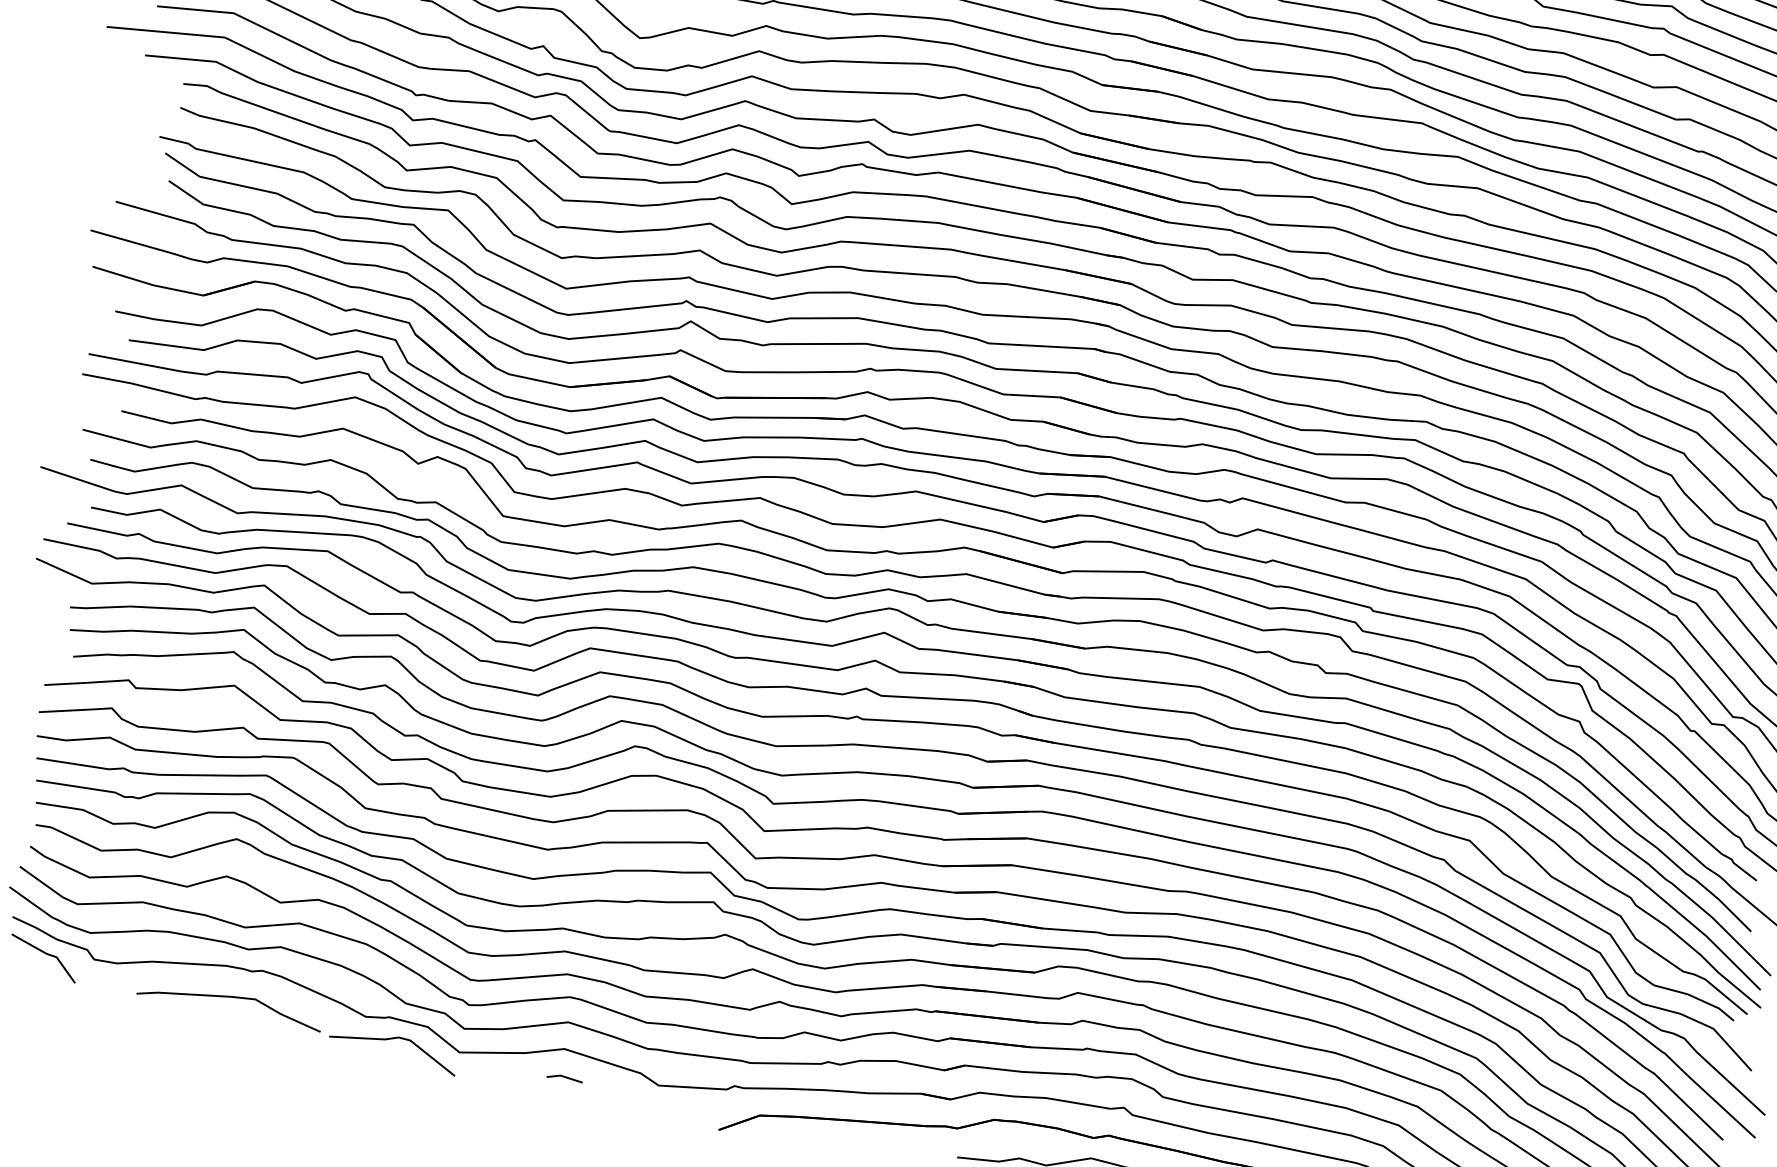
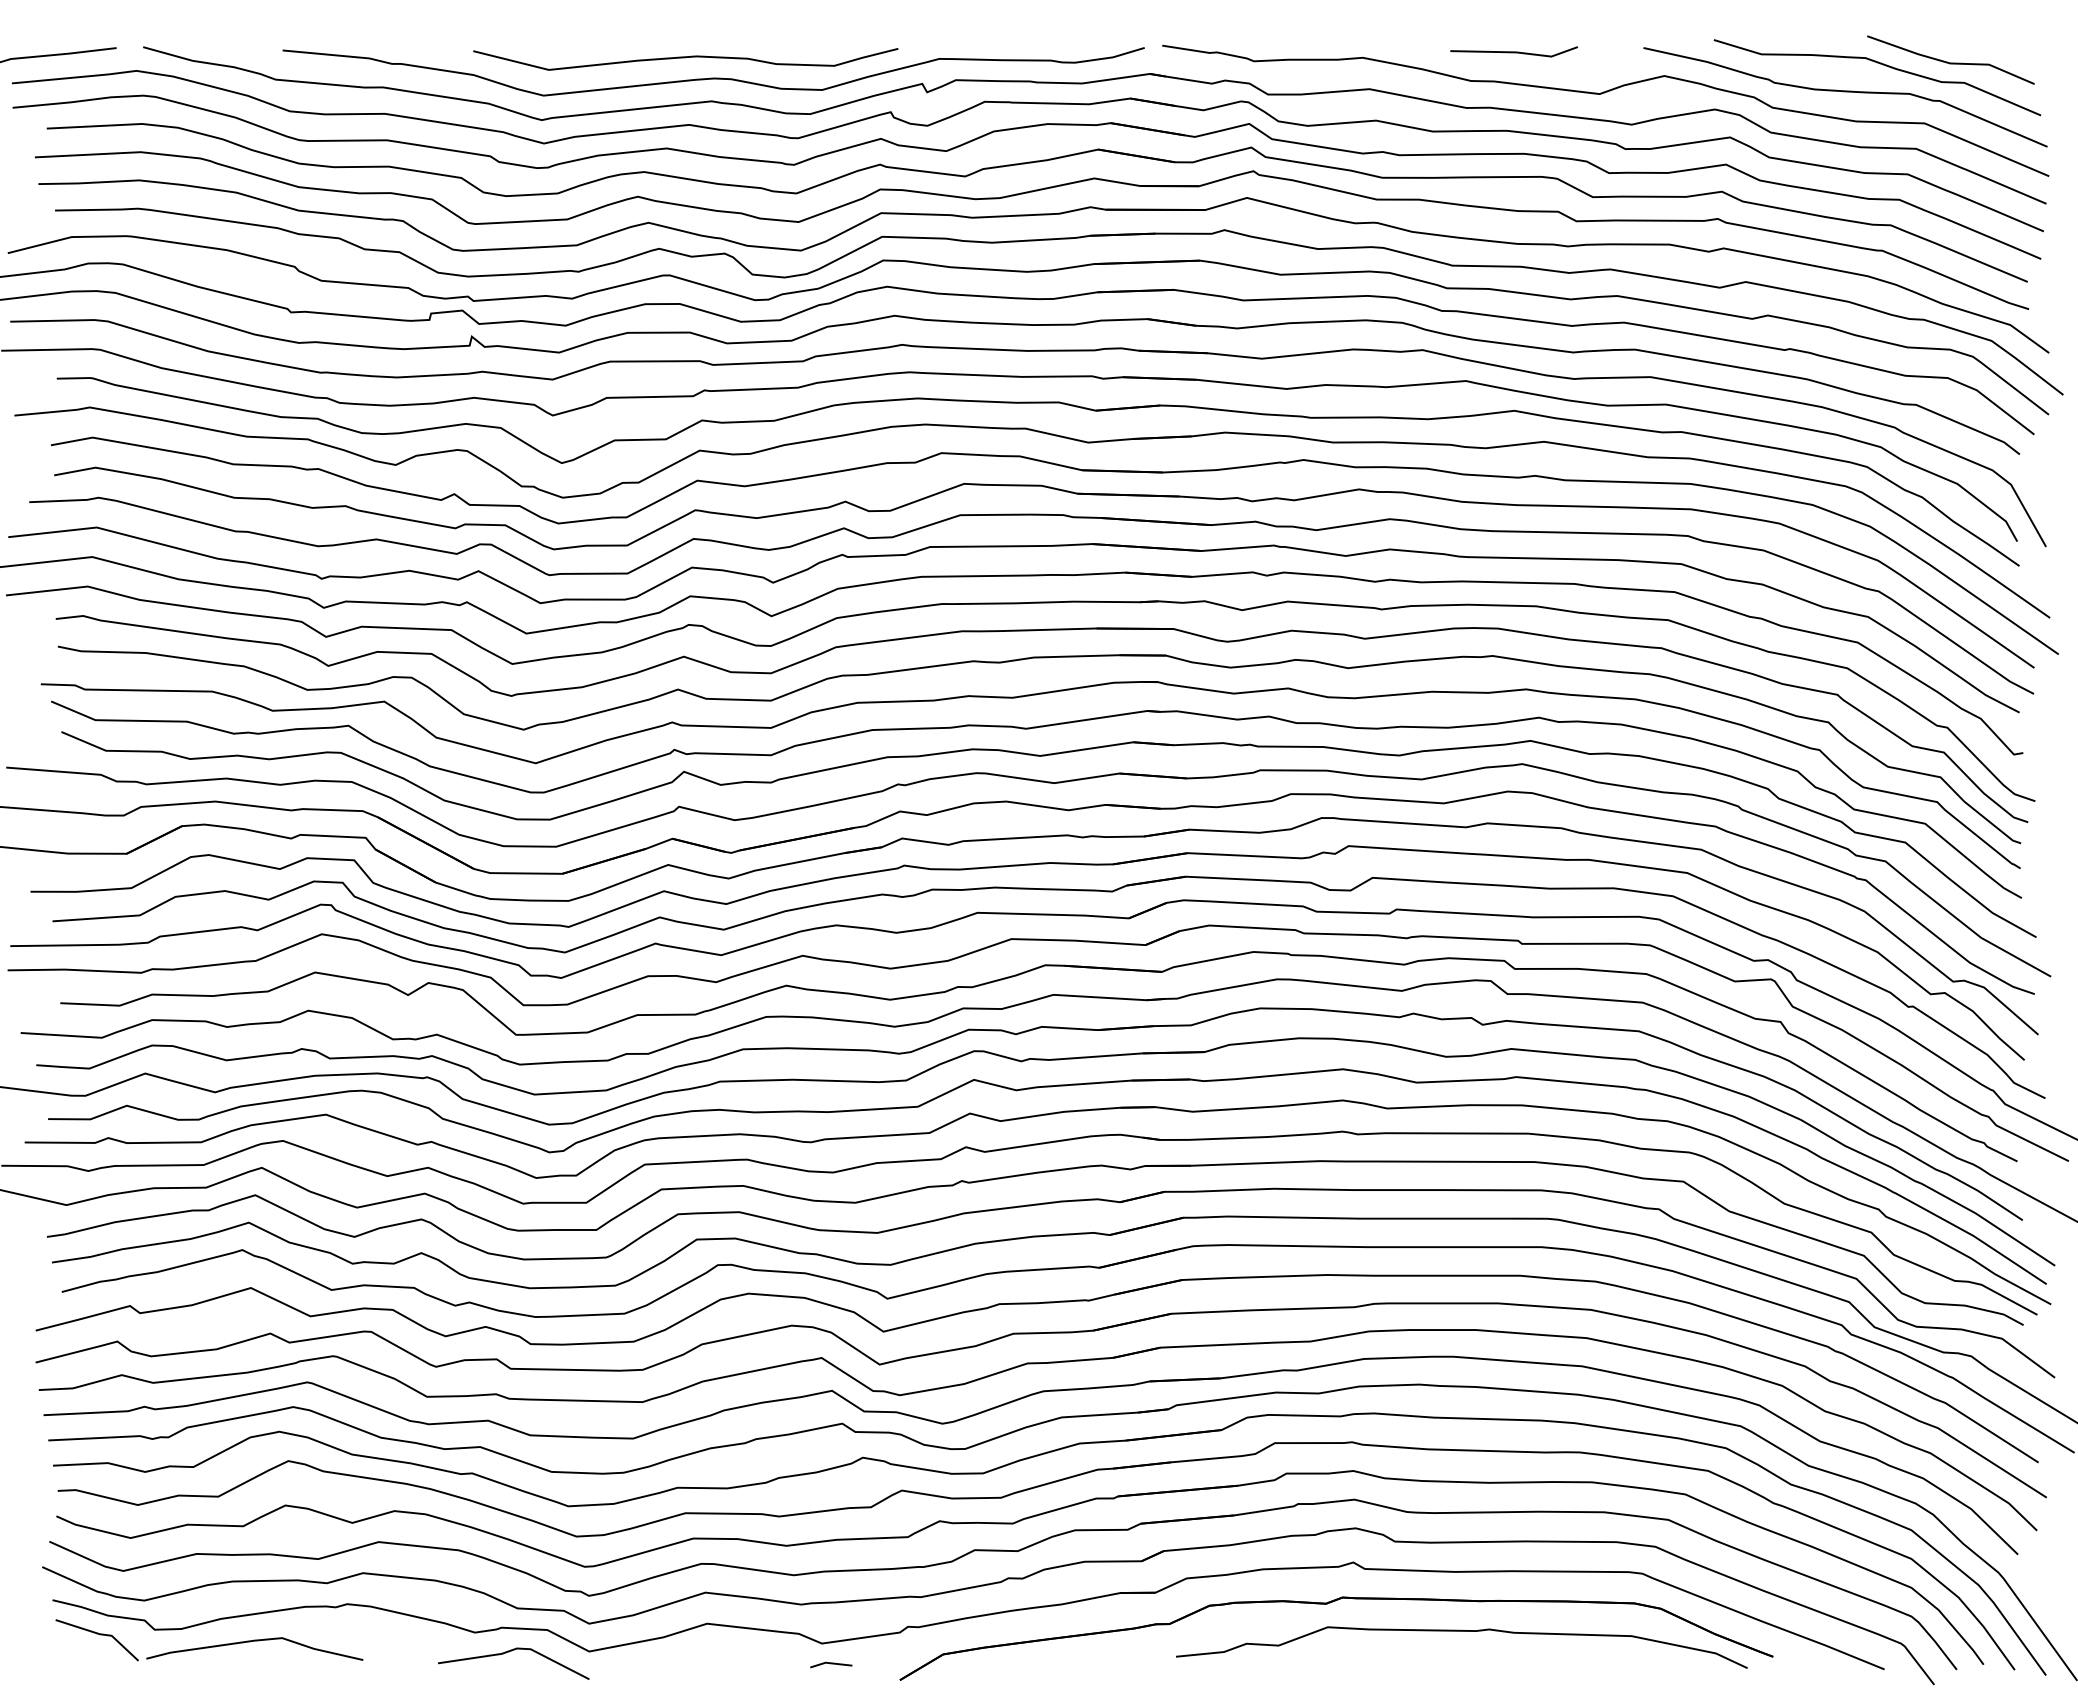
curve: (231, 997) -> (254, 1641), moved
line: (565, 1078) -> (831, 1664), moved

